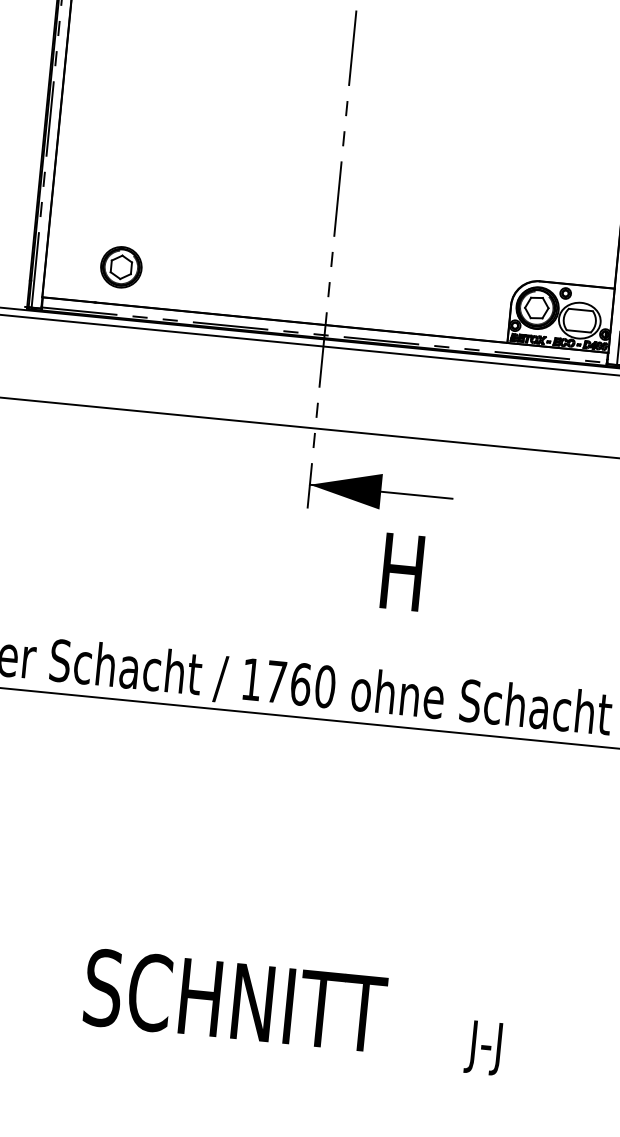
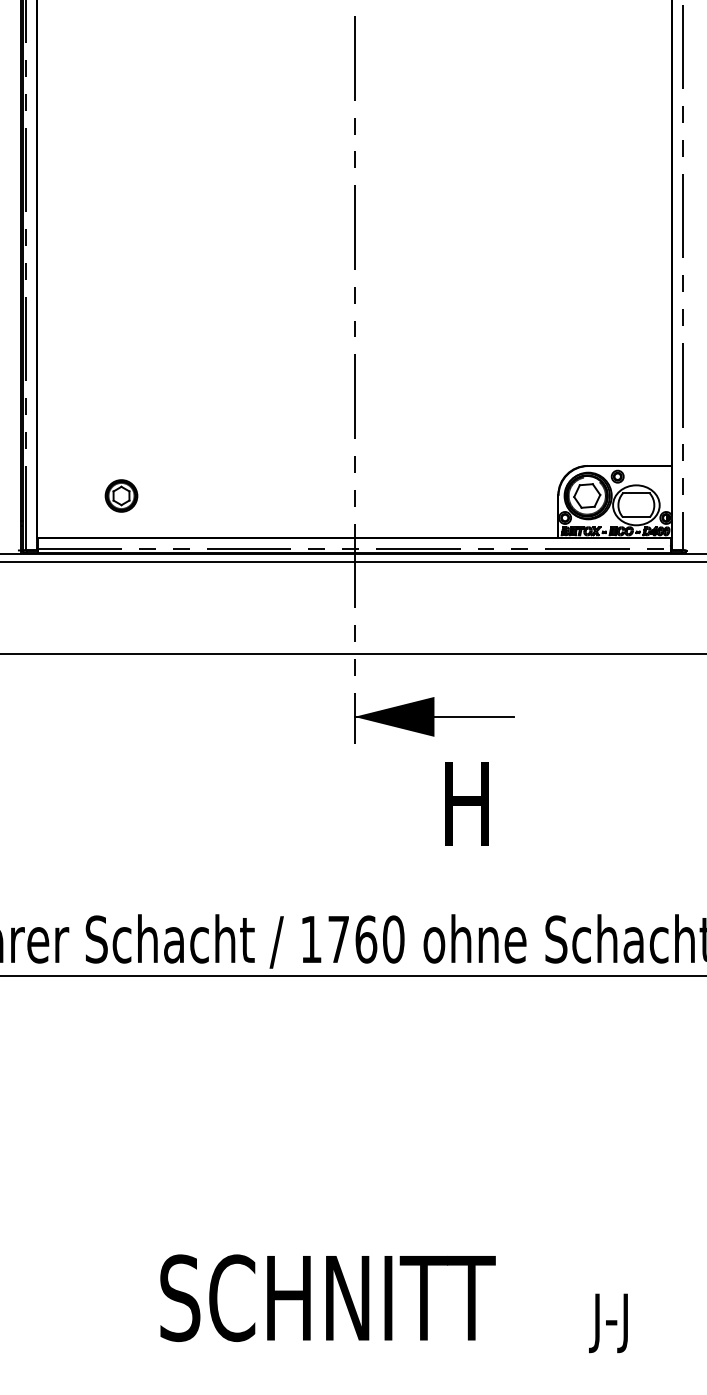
part: (121, 266) -> (121, 495), size x0.7

